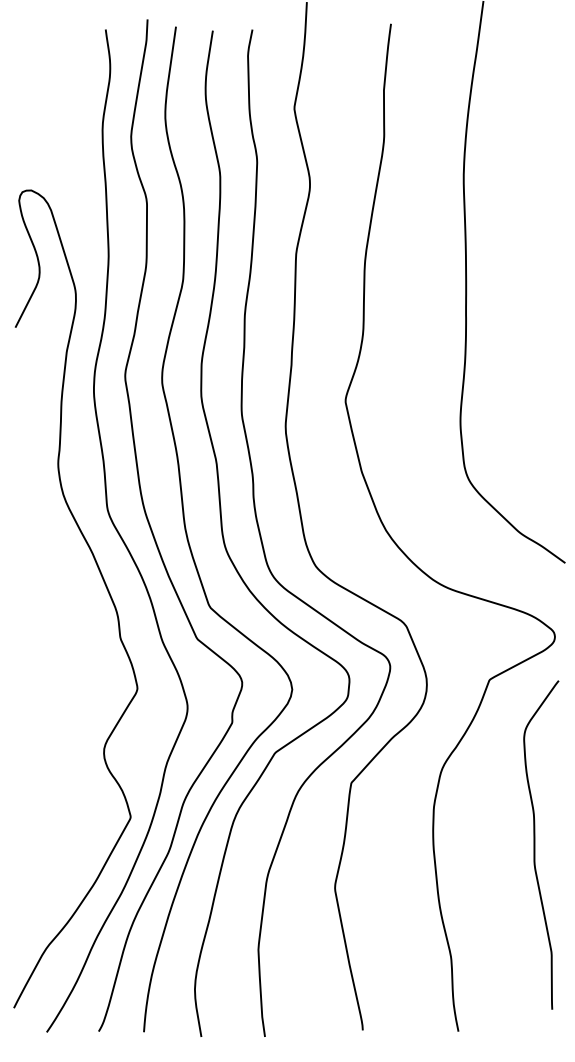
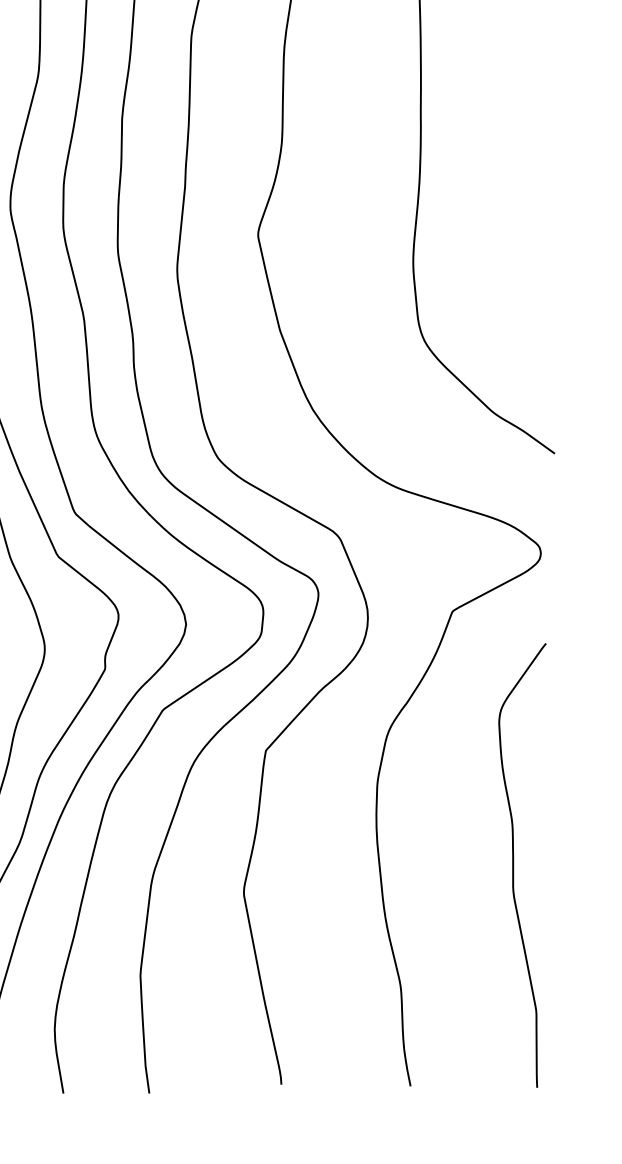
curve: (535, 844) -> (514, 864), moved

